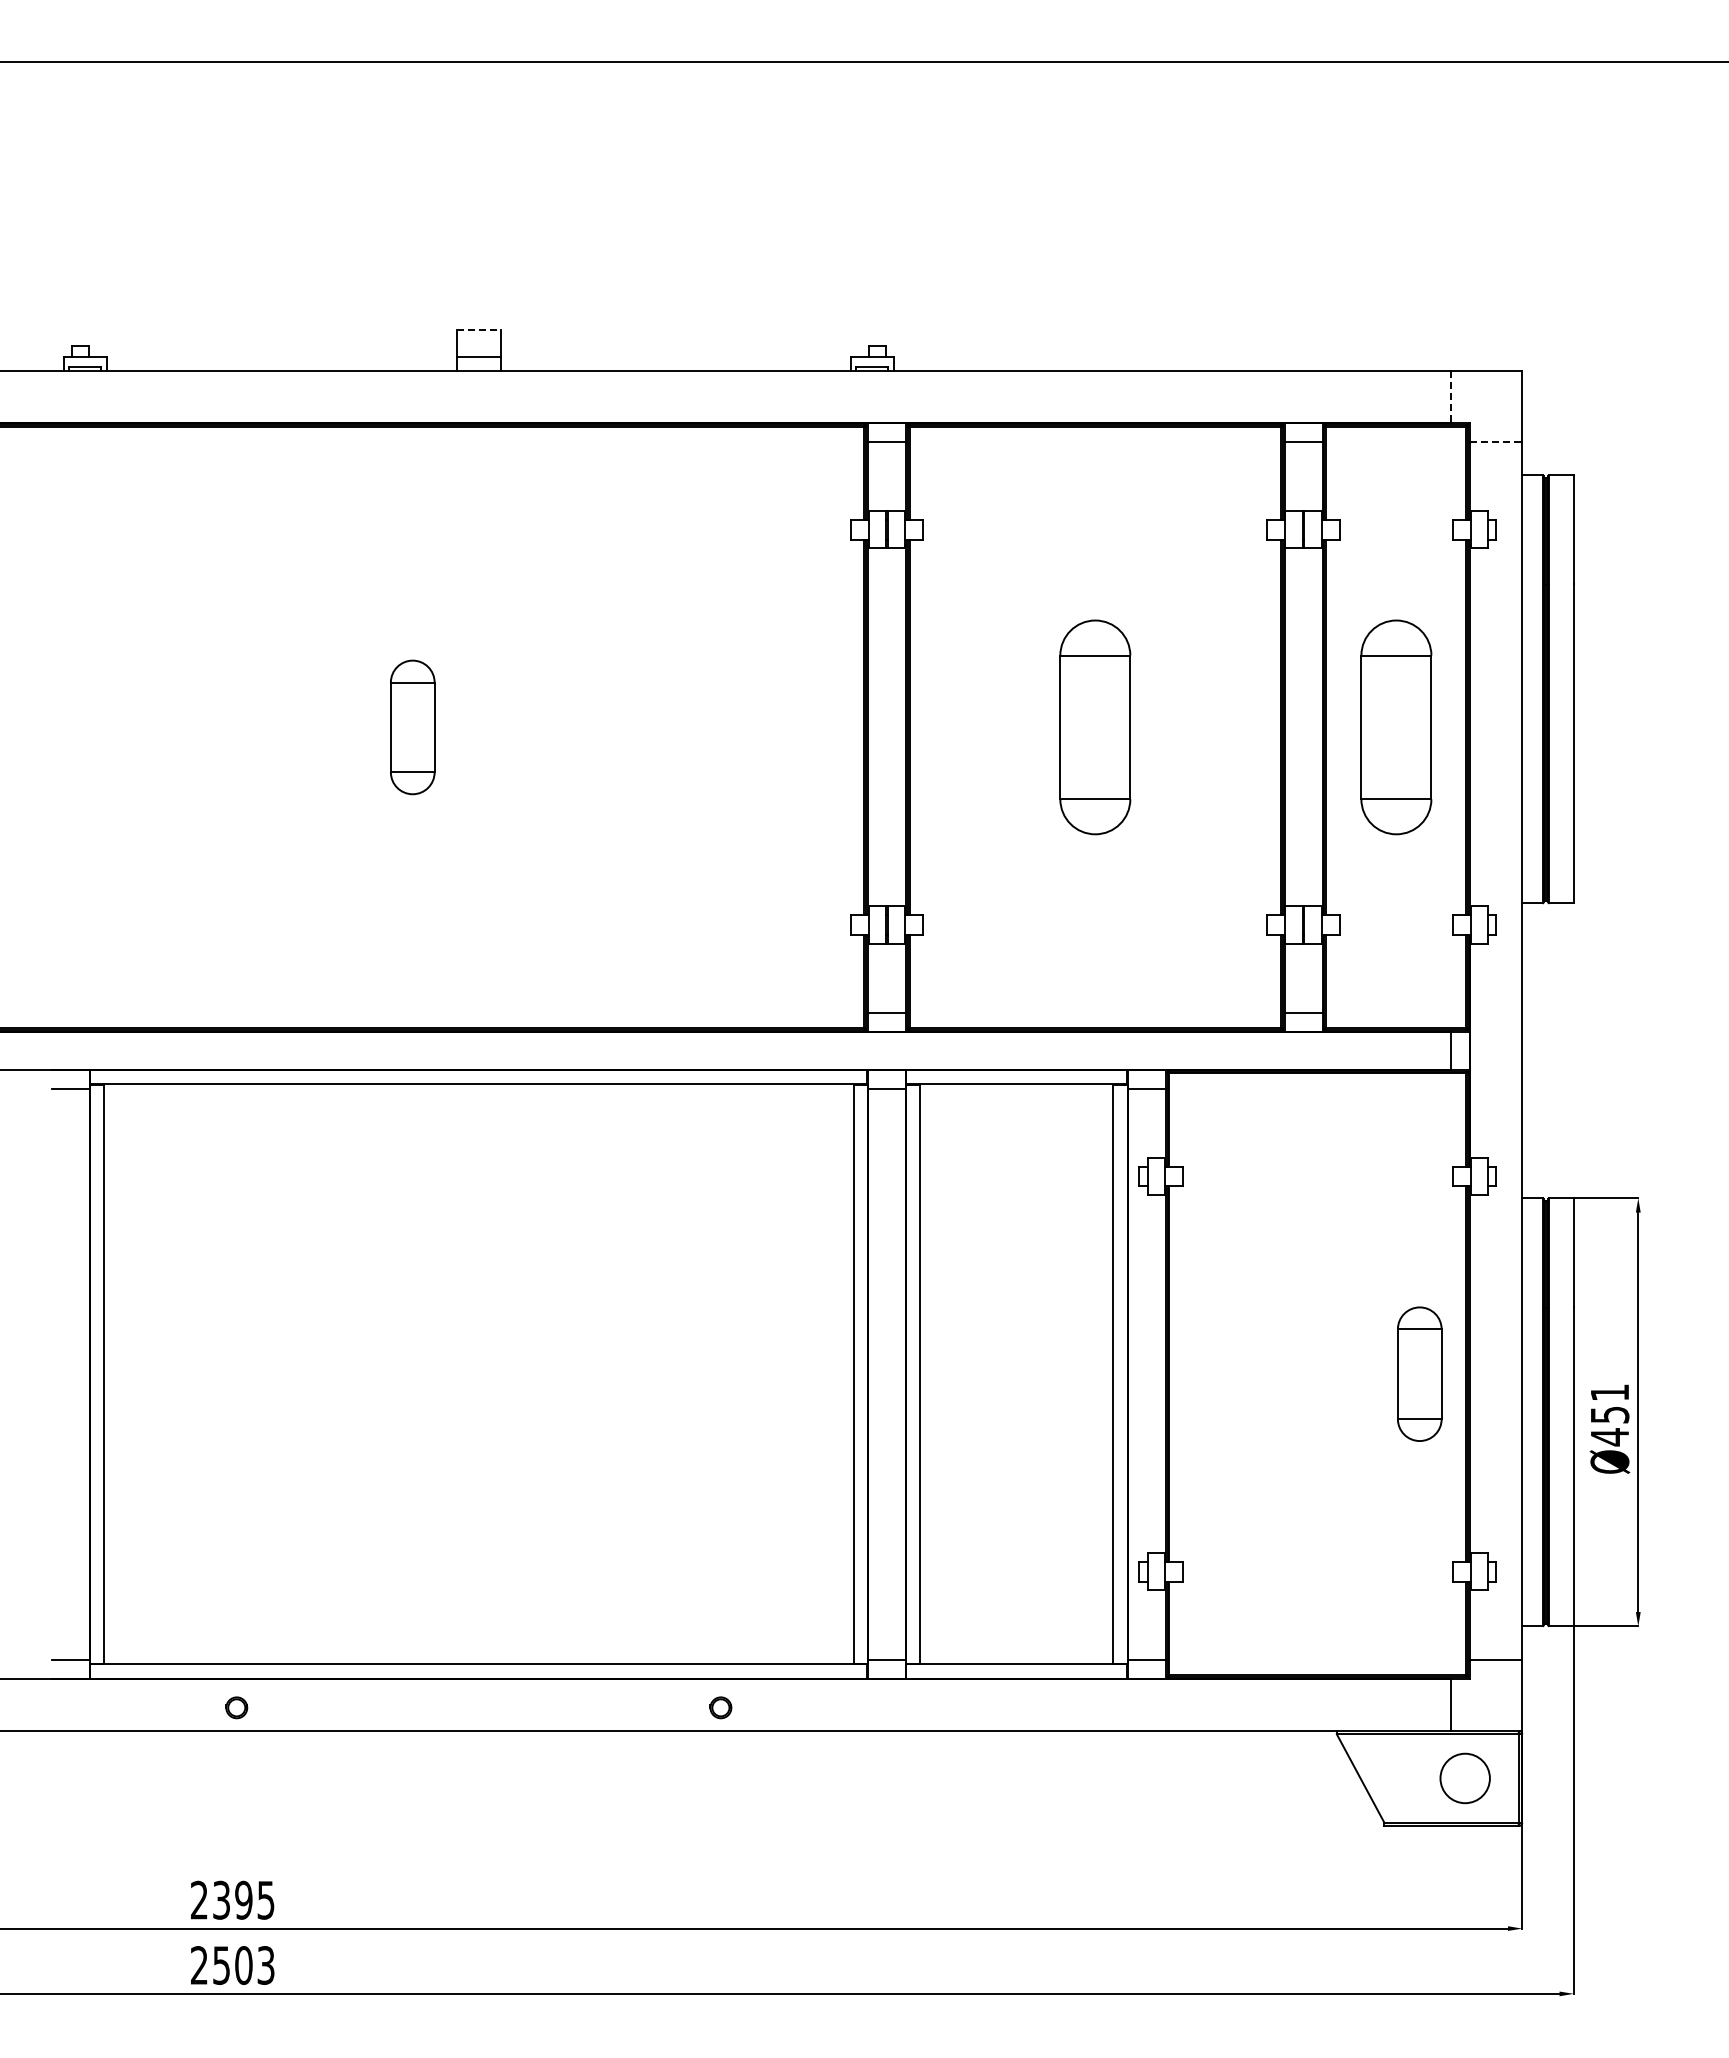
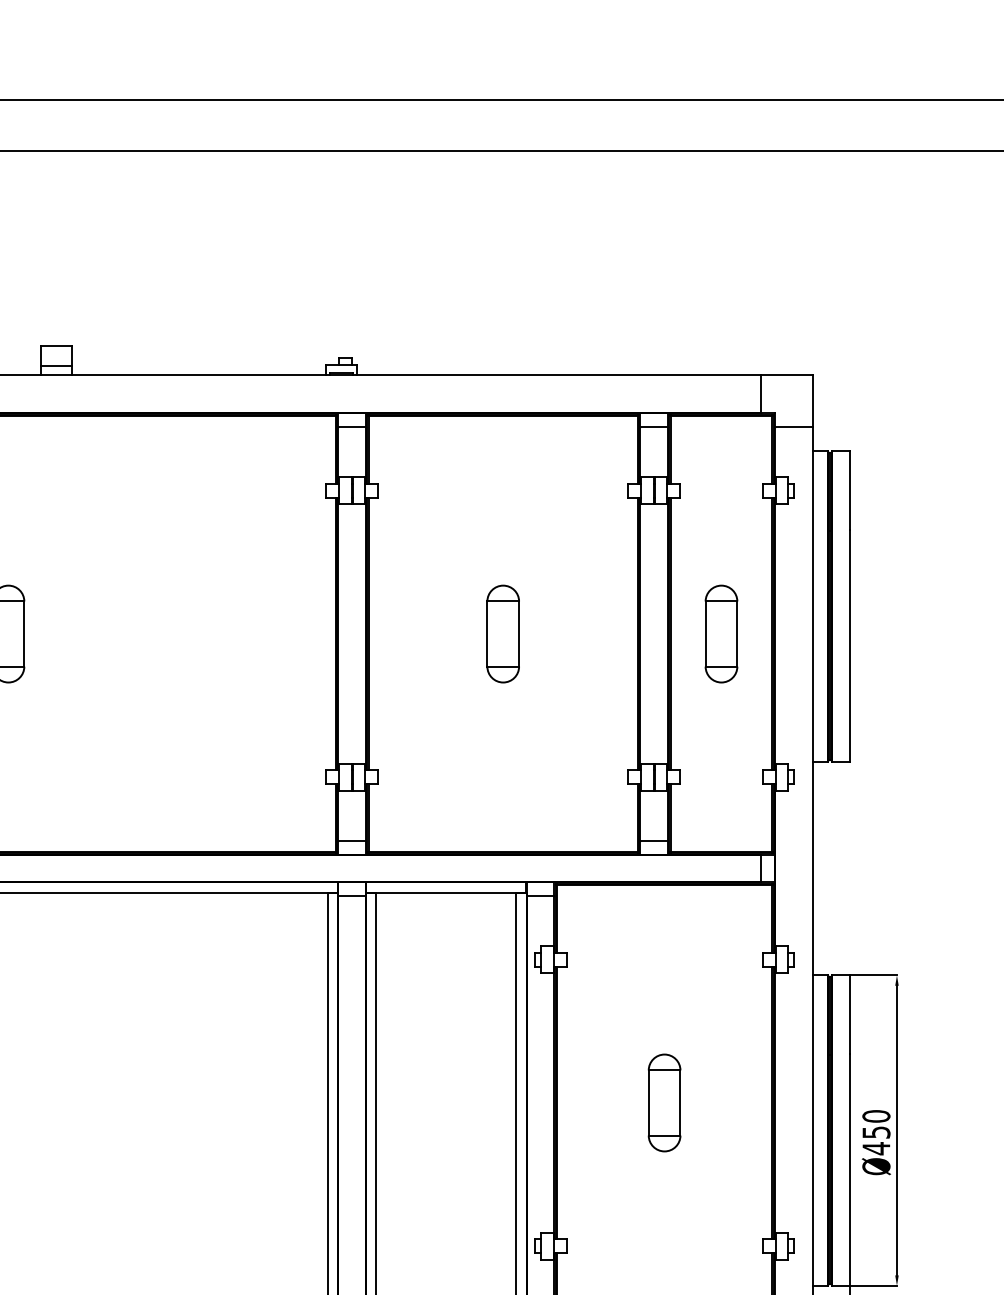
line: (478, 329) -> (56, 345), dashed -> solid
line: (1450, 397) -> (760, 394), dashed -> solid
line: (1496, 442) -> (794, 427), dashed -> solid
part: (1094, 727) -> (502, 634), size x0.62
part: (1395, 727) -> (720, 634), size x0.62
part: (1419, 1373) -> (664, 1102), moved
text: (1609, 1392) -> (876, 1116), Ø451 -> Ø450

